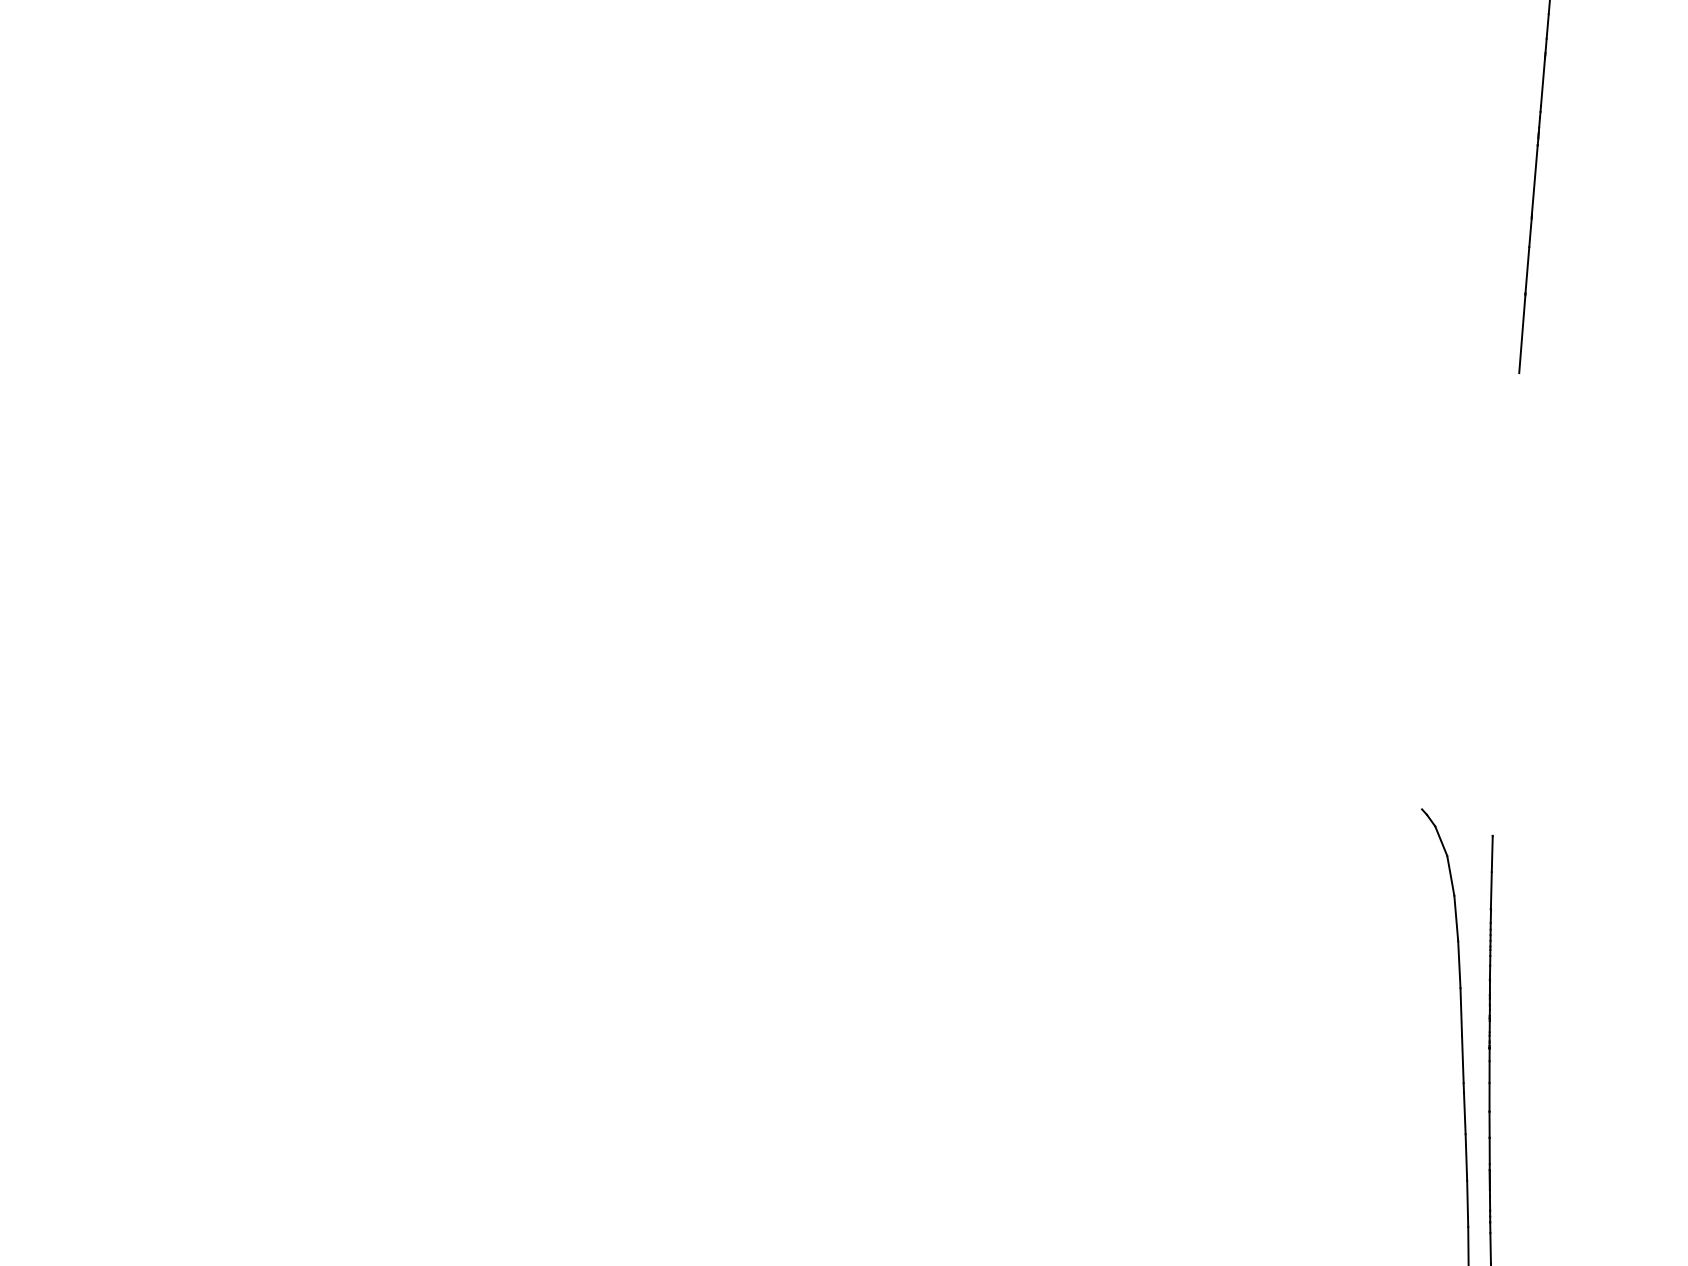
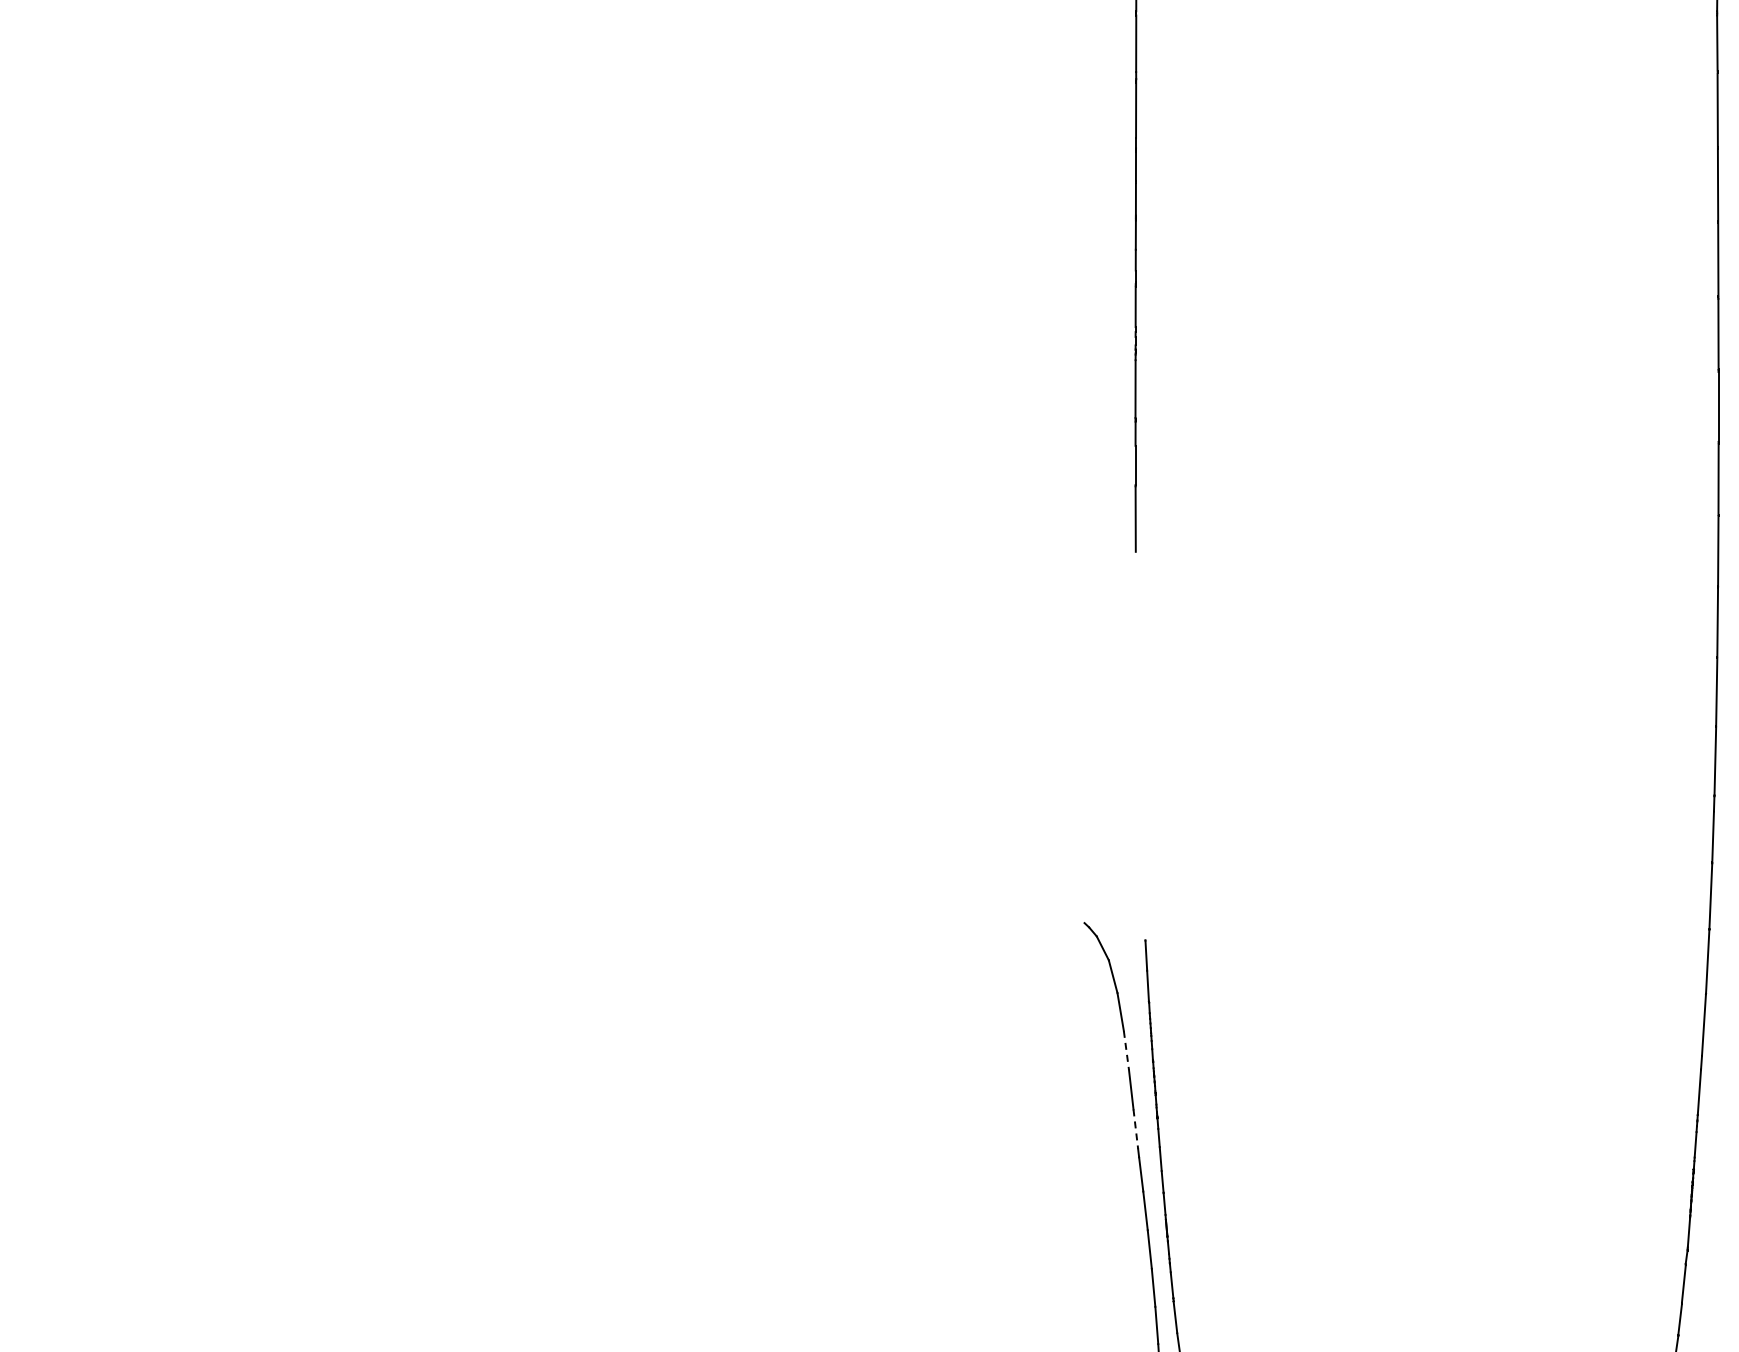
line: (1459, 964) -> (1126, 1050), solid -> dashed
line: (1462, 1059) -> (1135, 1129), solid -> dashed

